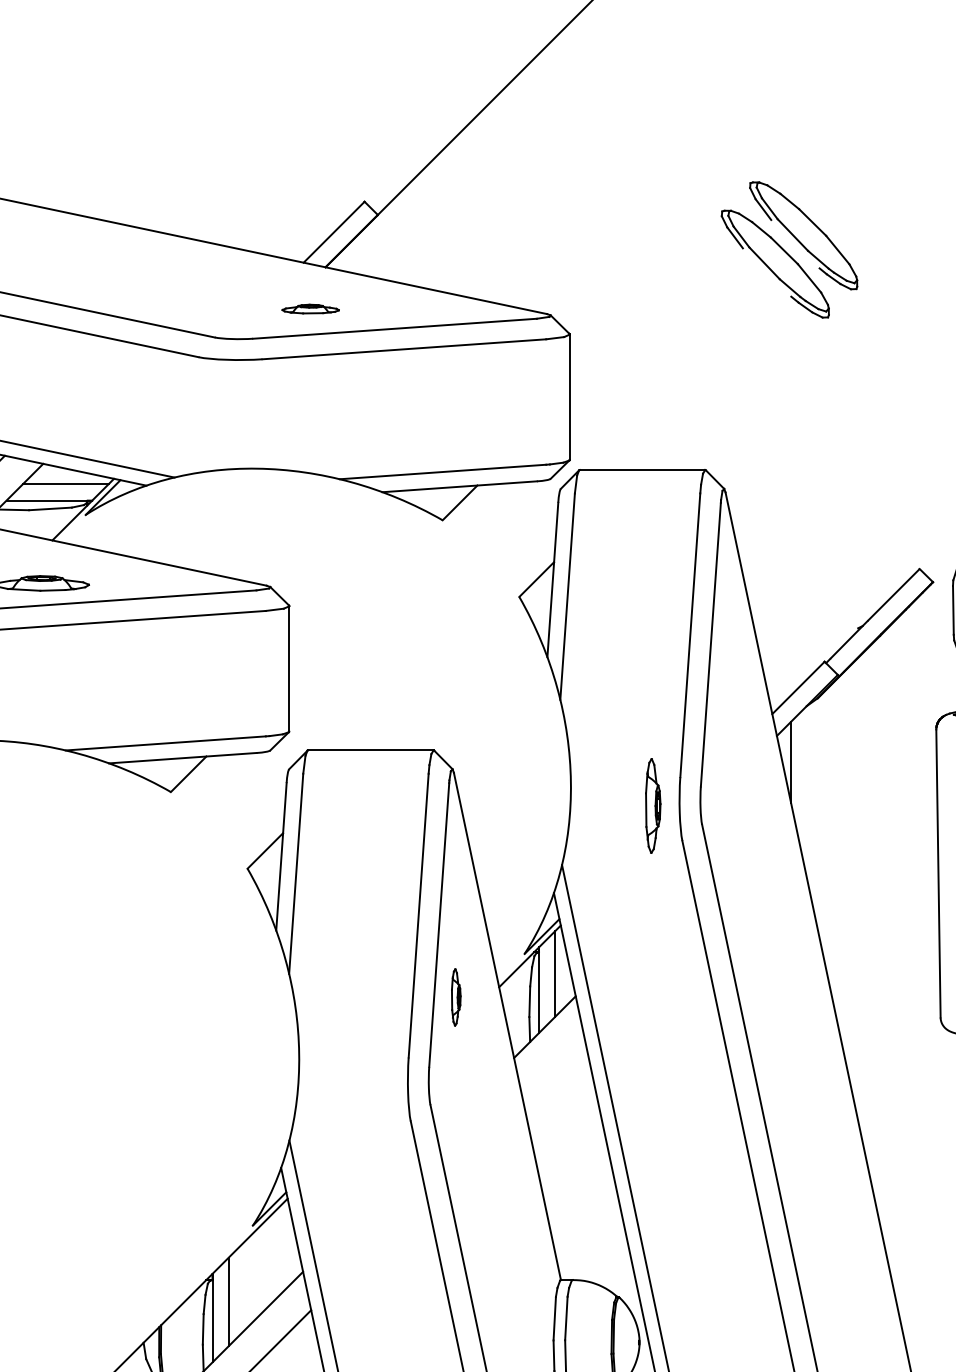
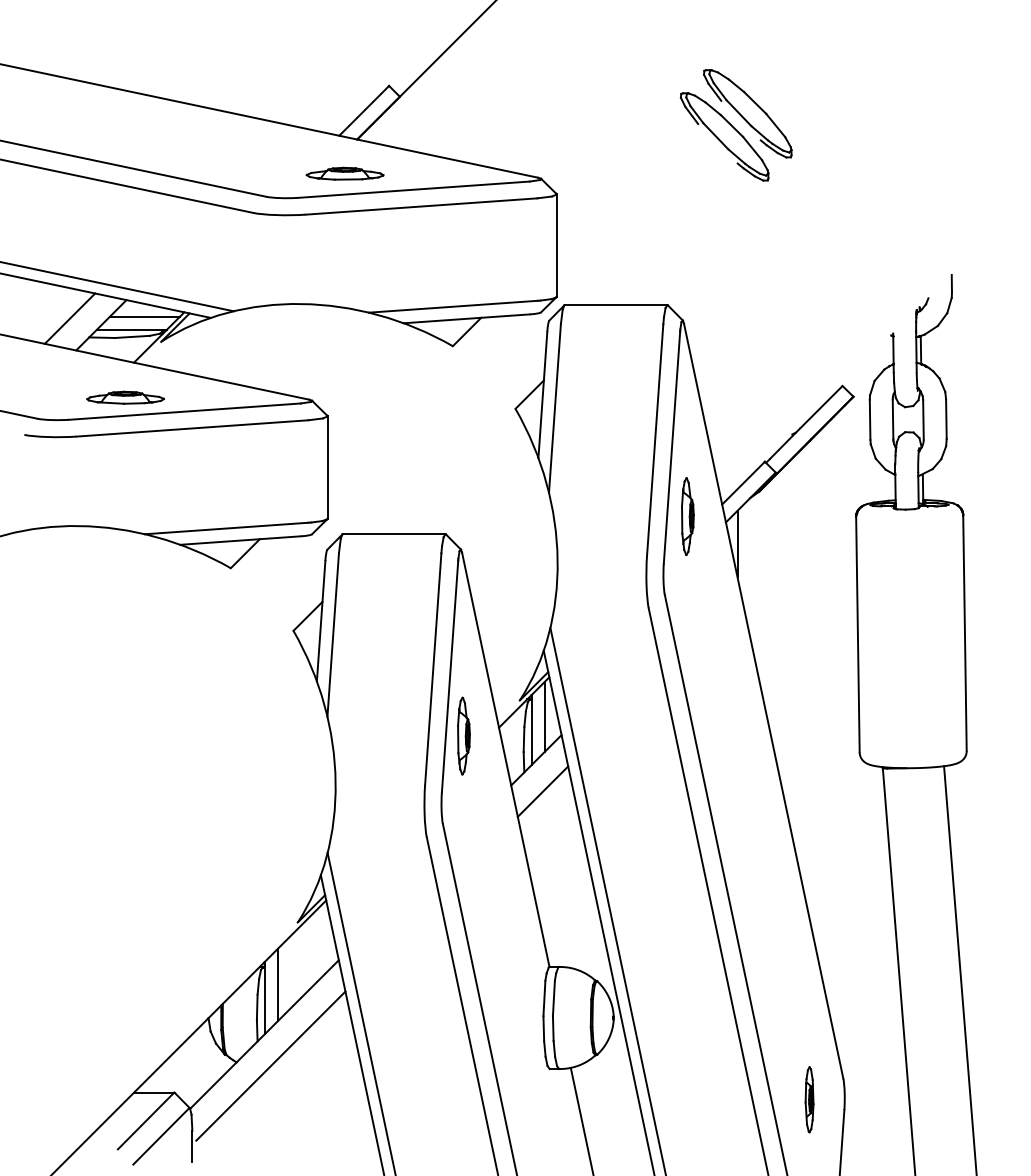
part: (310, 308) -> (344, 173), size x1.67
part: (652, 805) -> (687, 516), moved
part: (455, 996) -> (463, 735), size x1.67
line: (552, 1065) -> (542, 791), added

